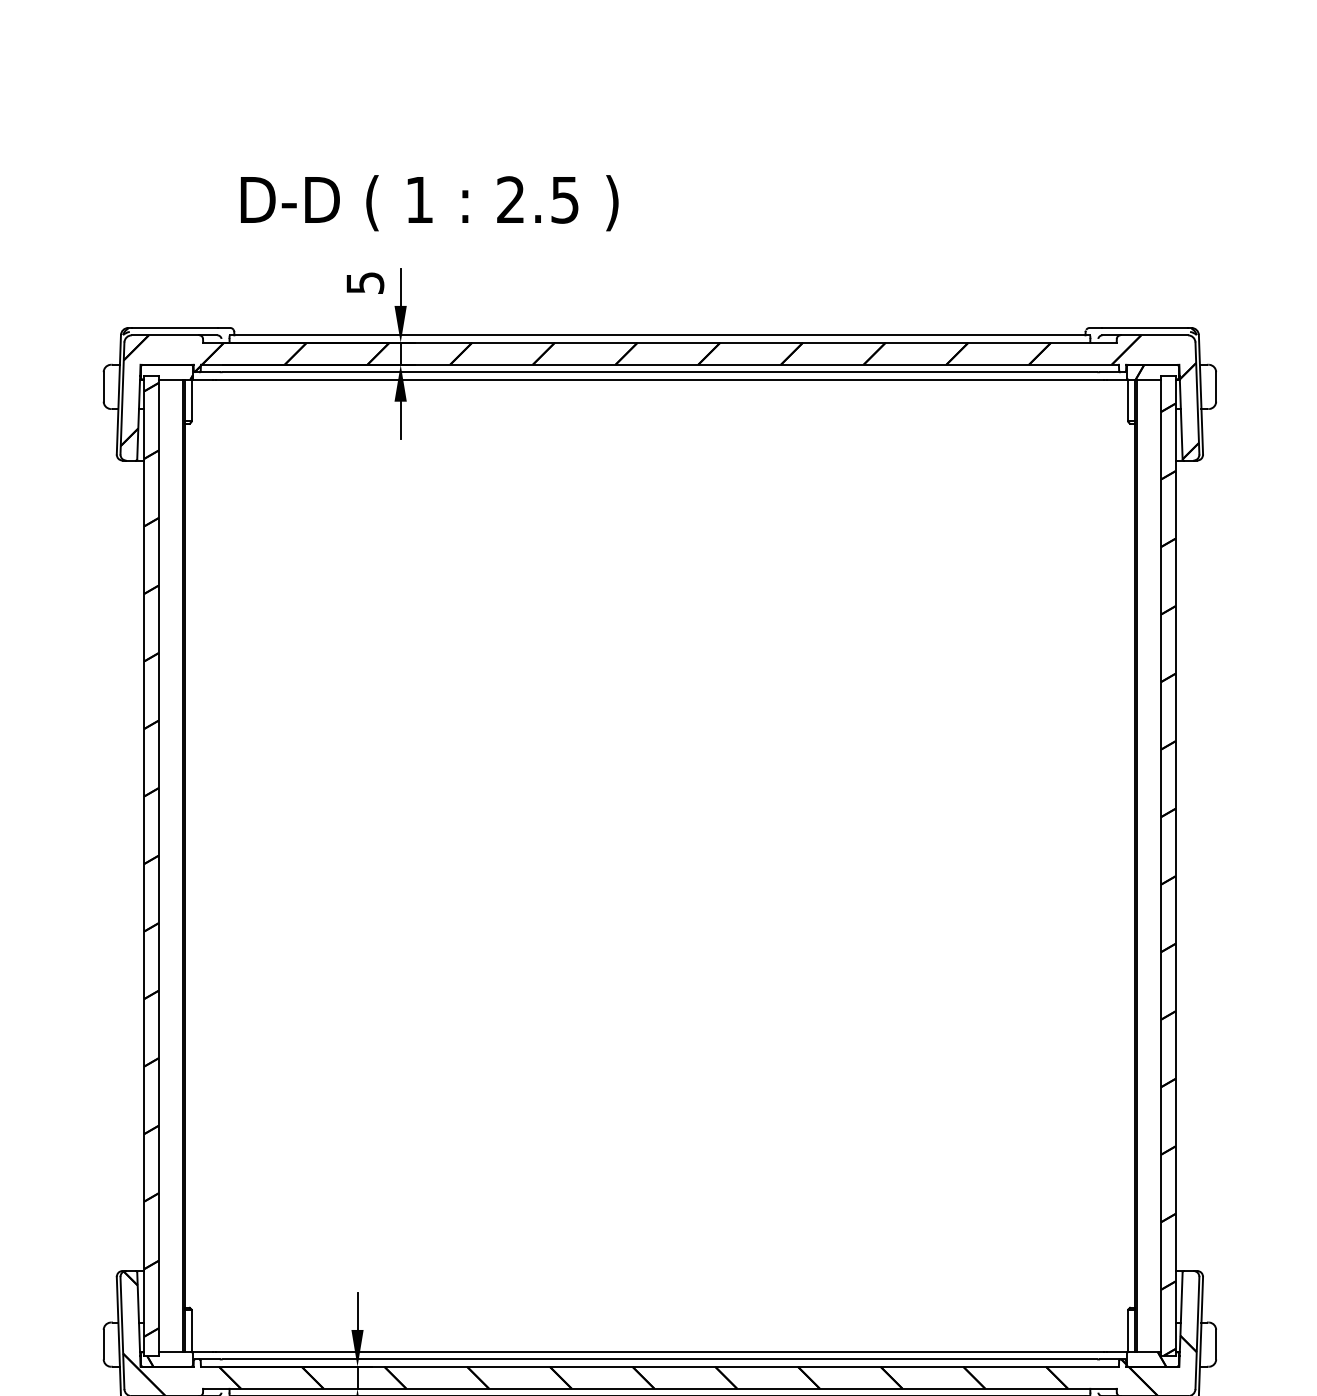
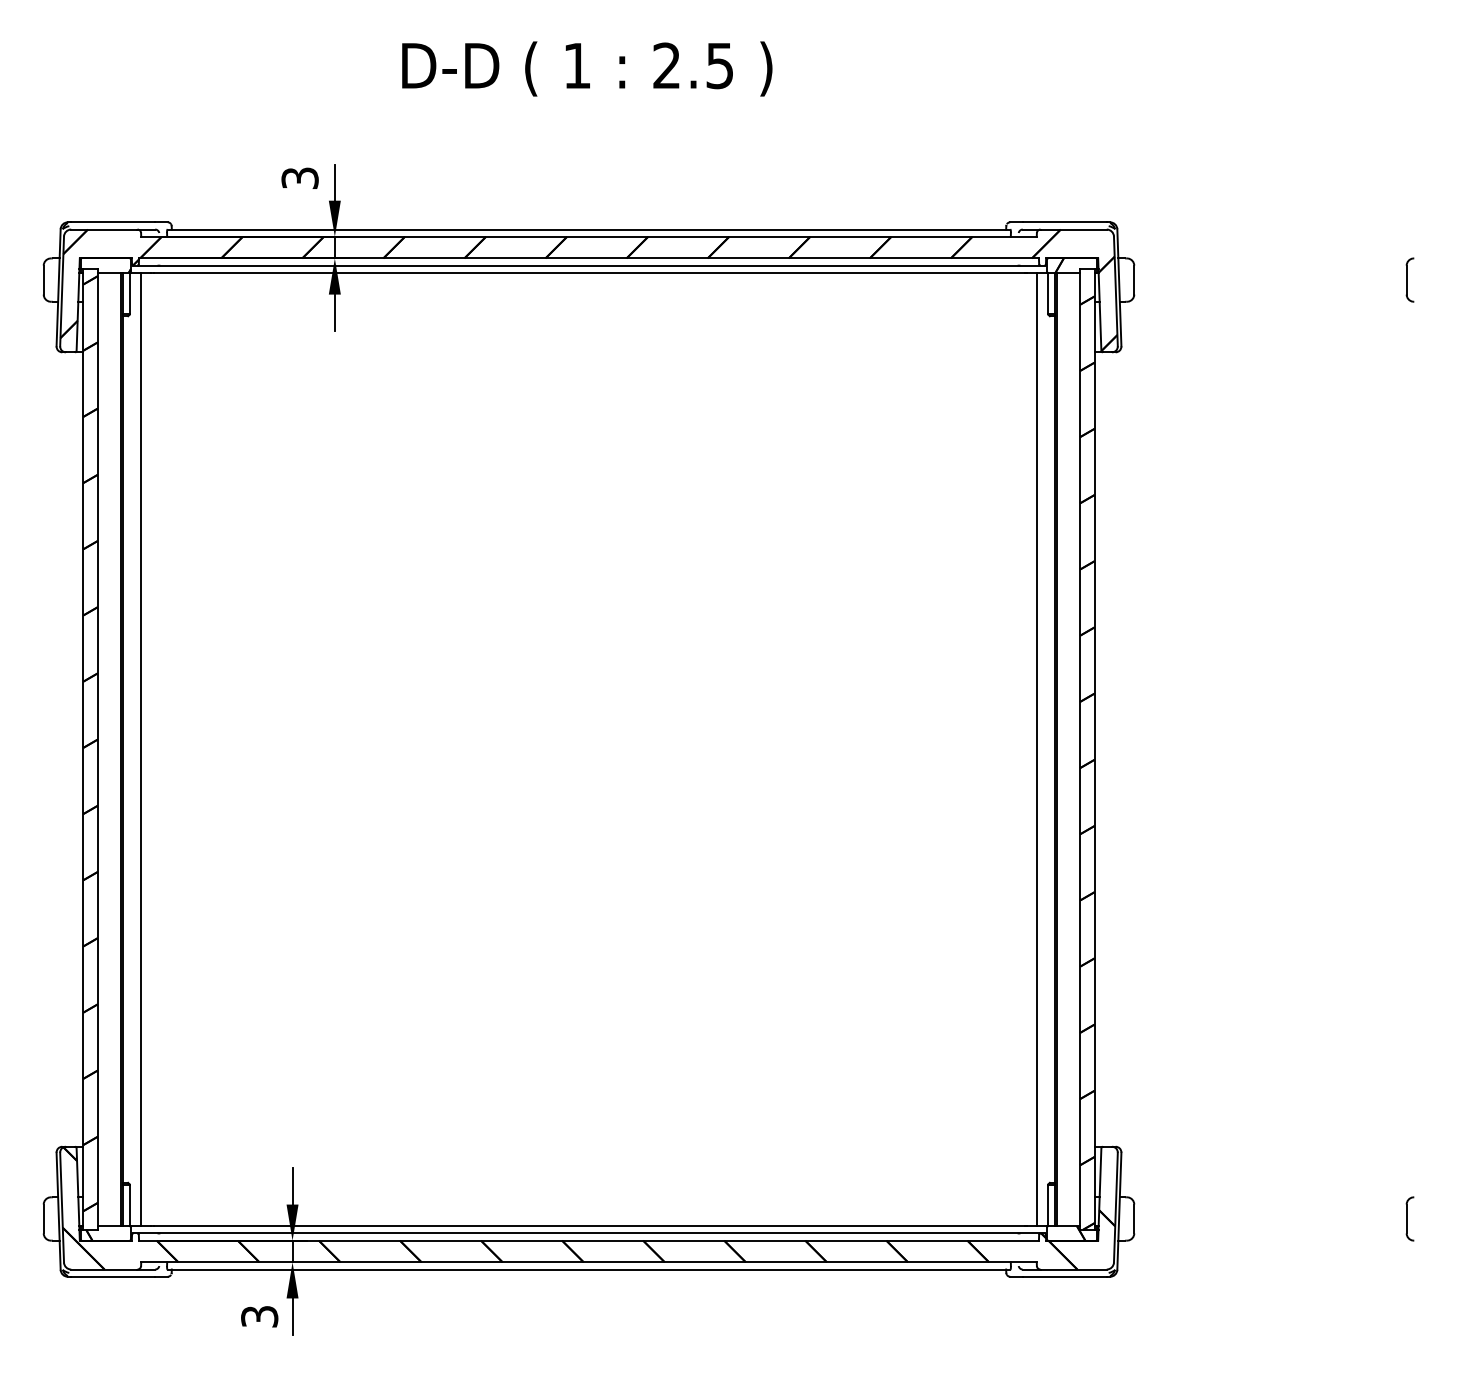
text: (429, 202) -> (587, 68), moved
text: (364, 282) -> (299, 177), 5 -> 3
line: (203, 865) -> (141, 749), added
line: (1116, 865) -> (1036, 749), added

